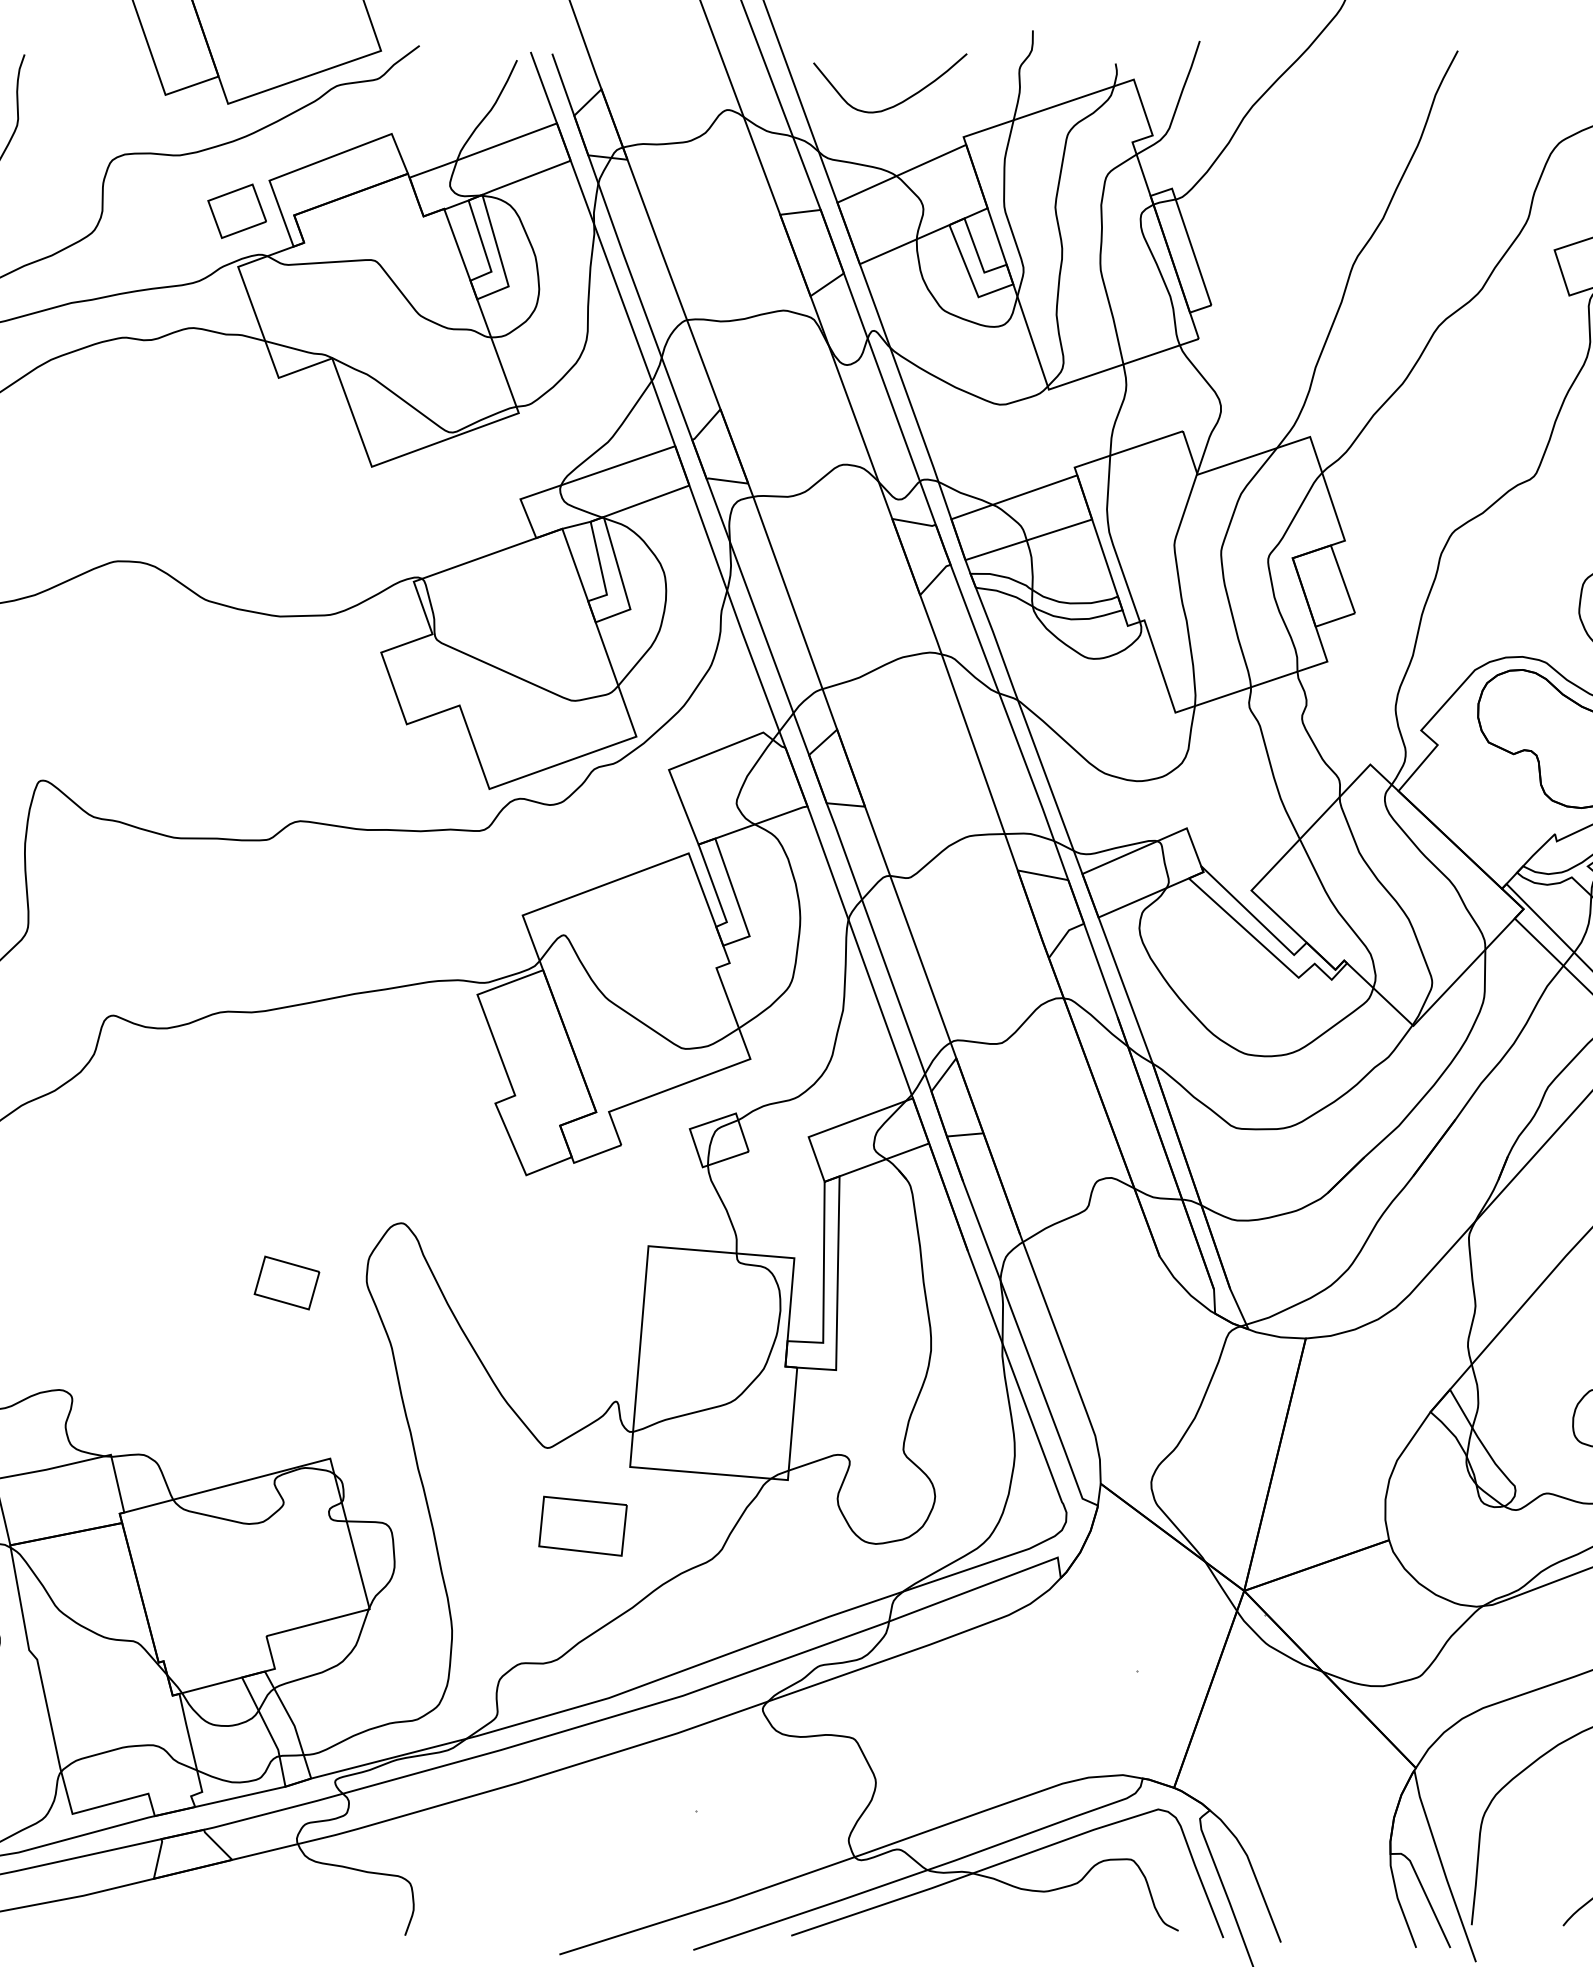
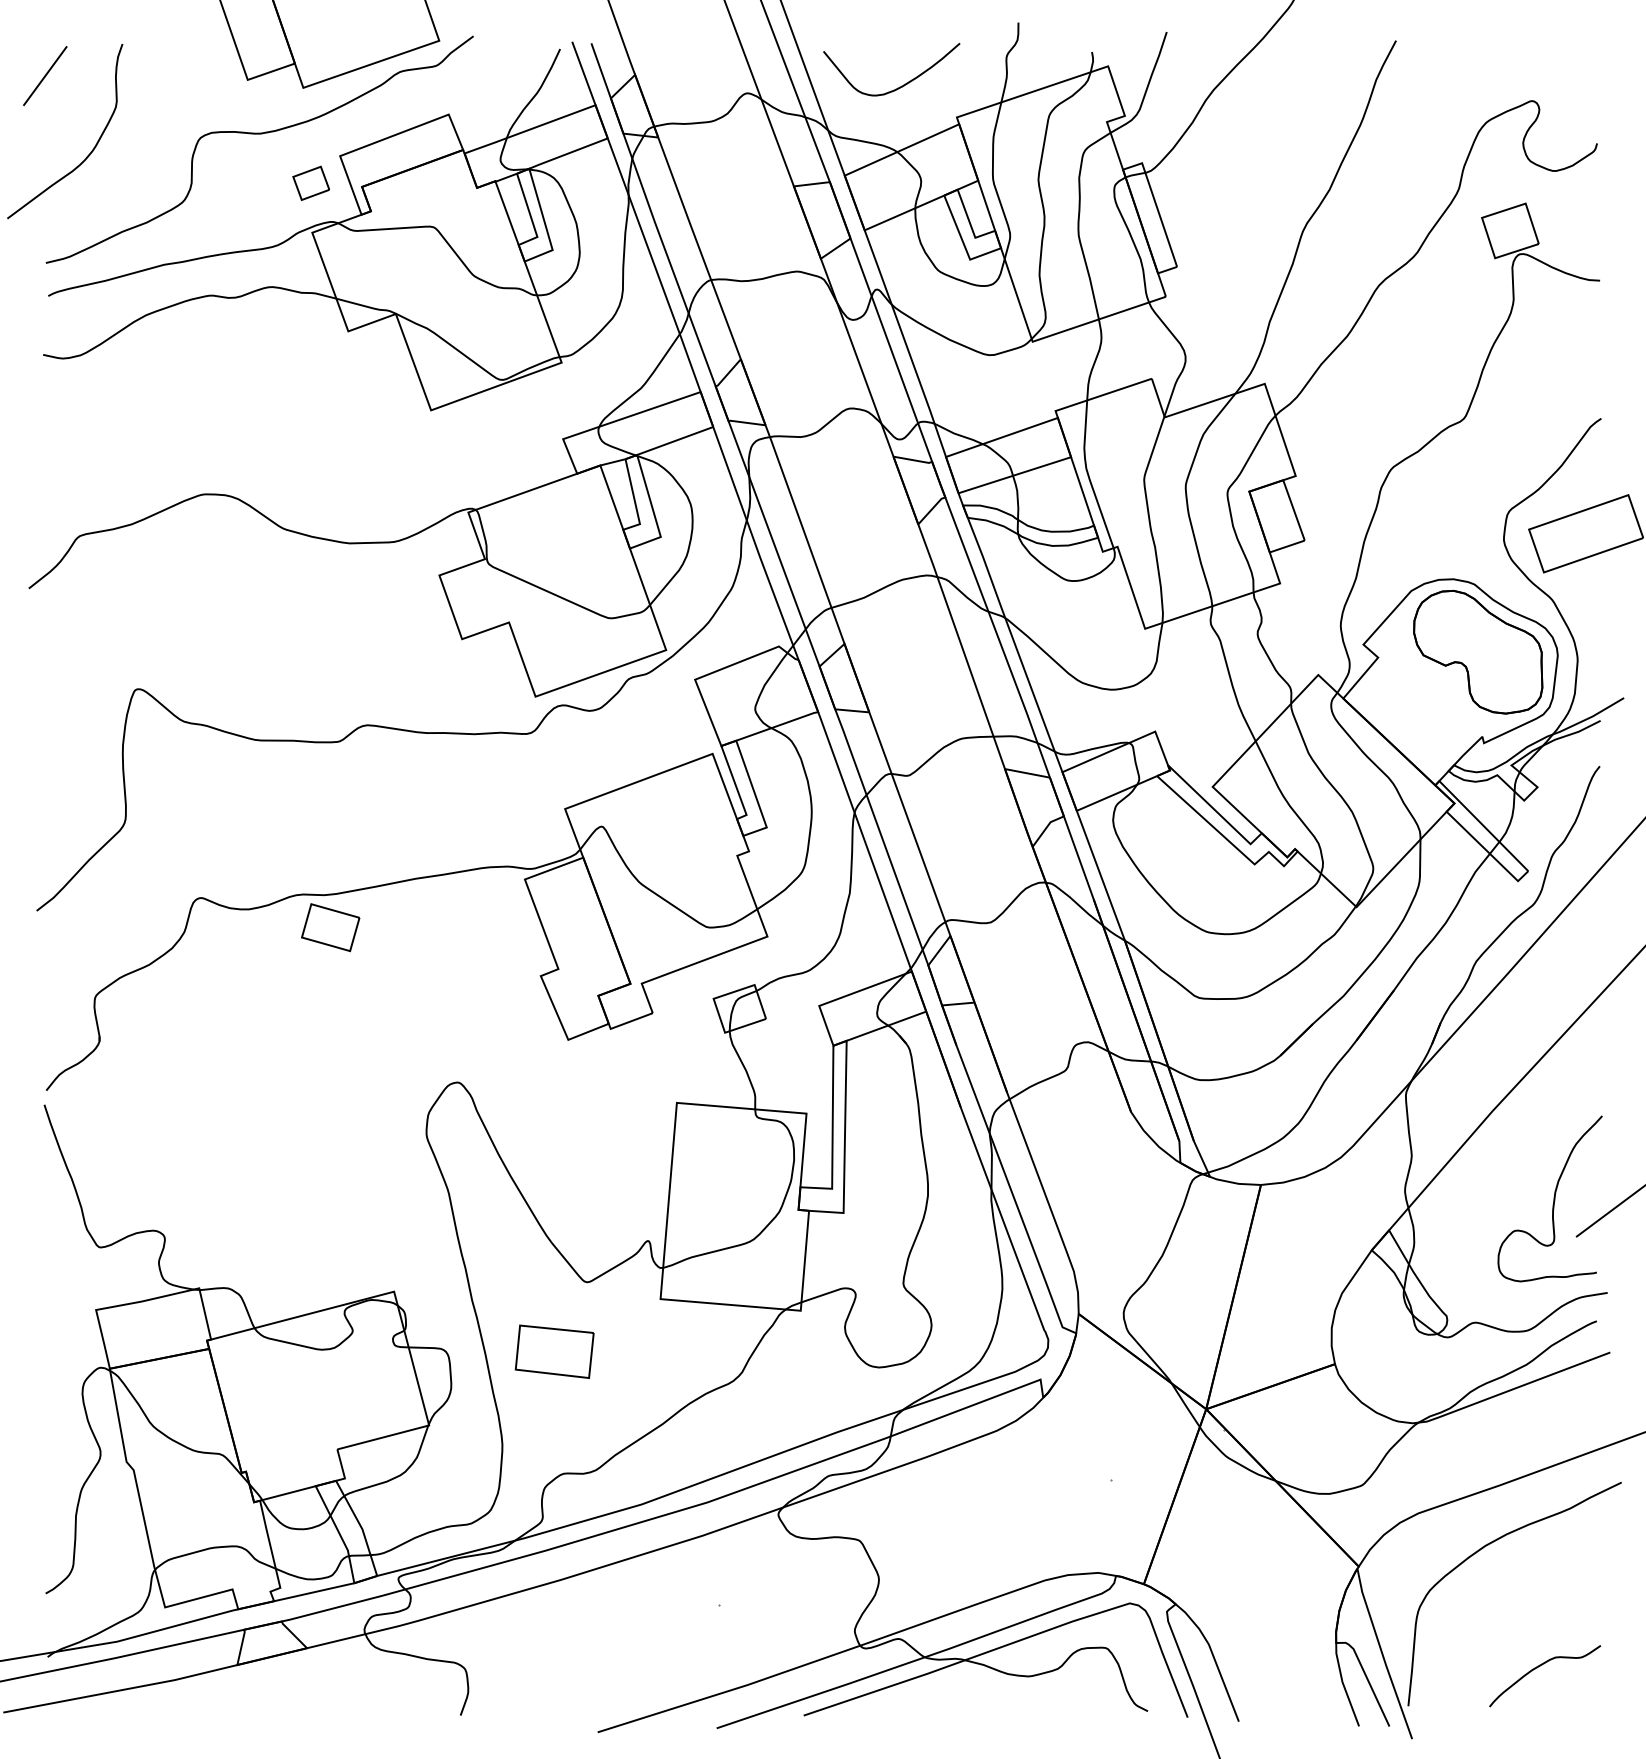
part: (236, 211) -> (310, 183), size x0.7
part: (286, 1282) -> (330, 927), moved
part: (582, 1525) -> (554, 1351), moved

